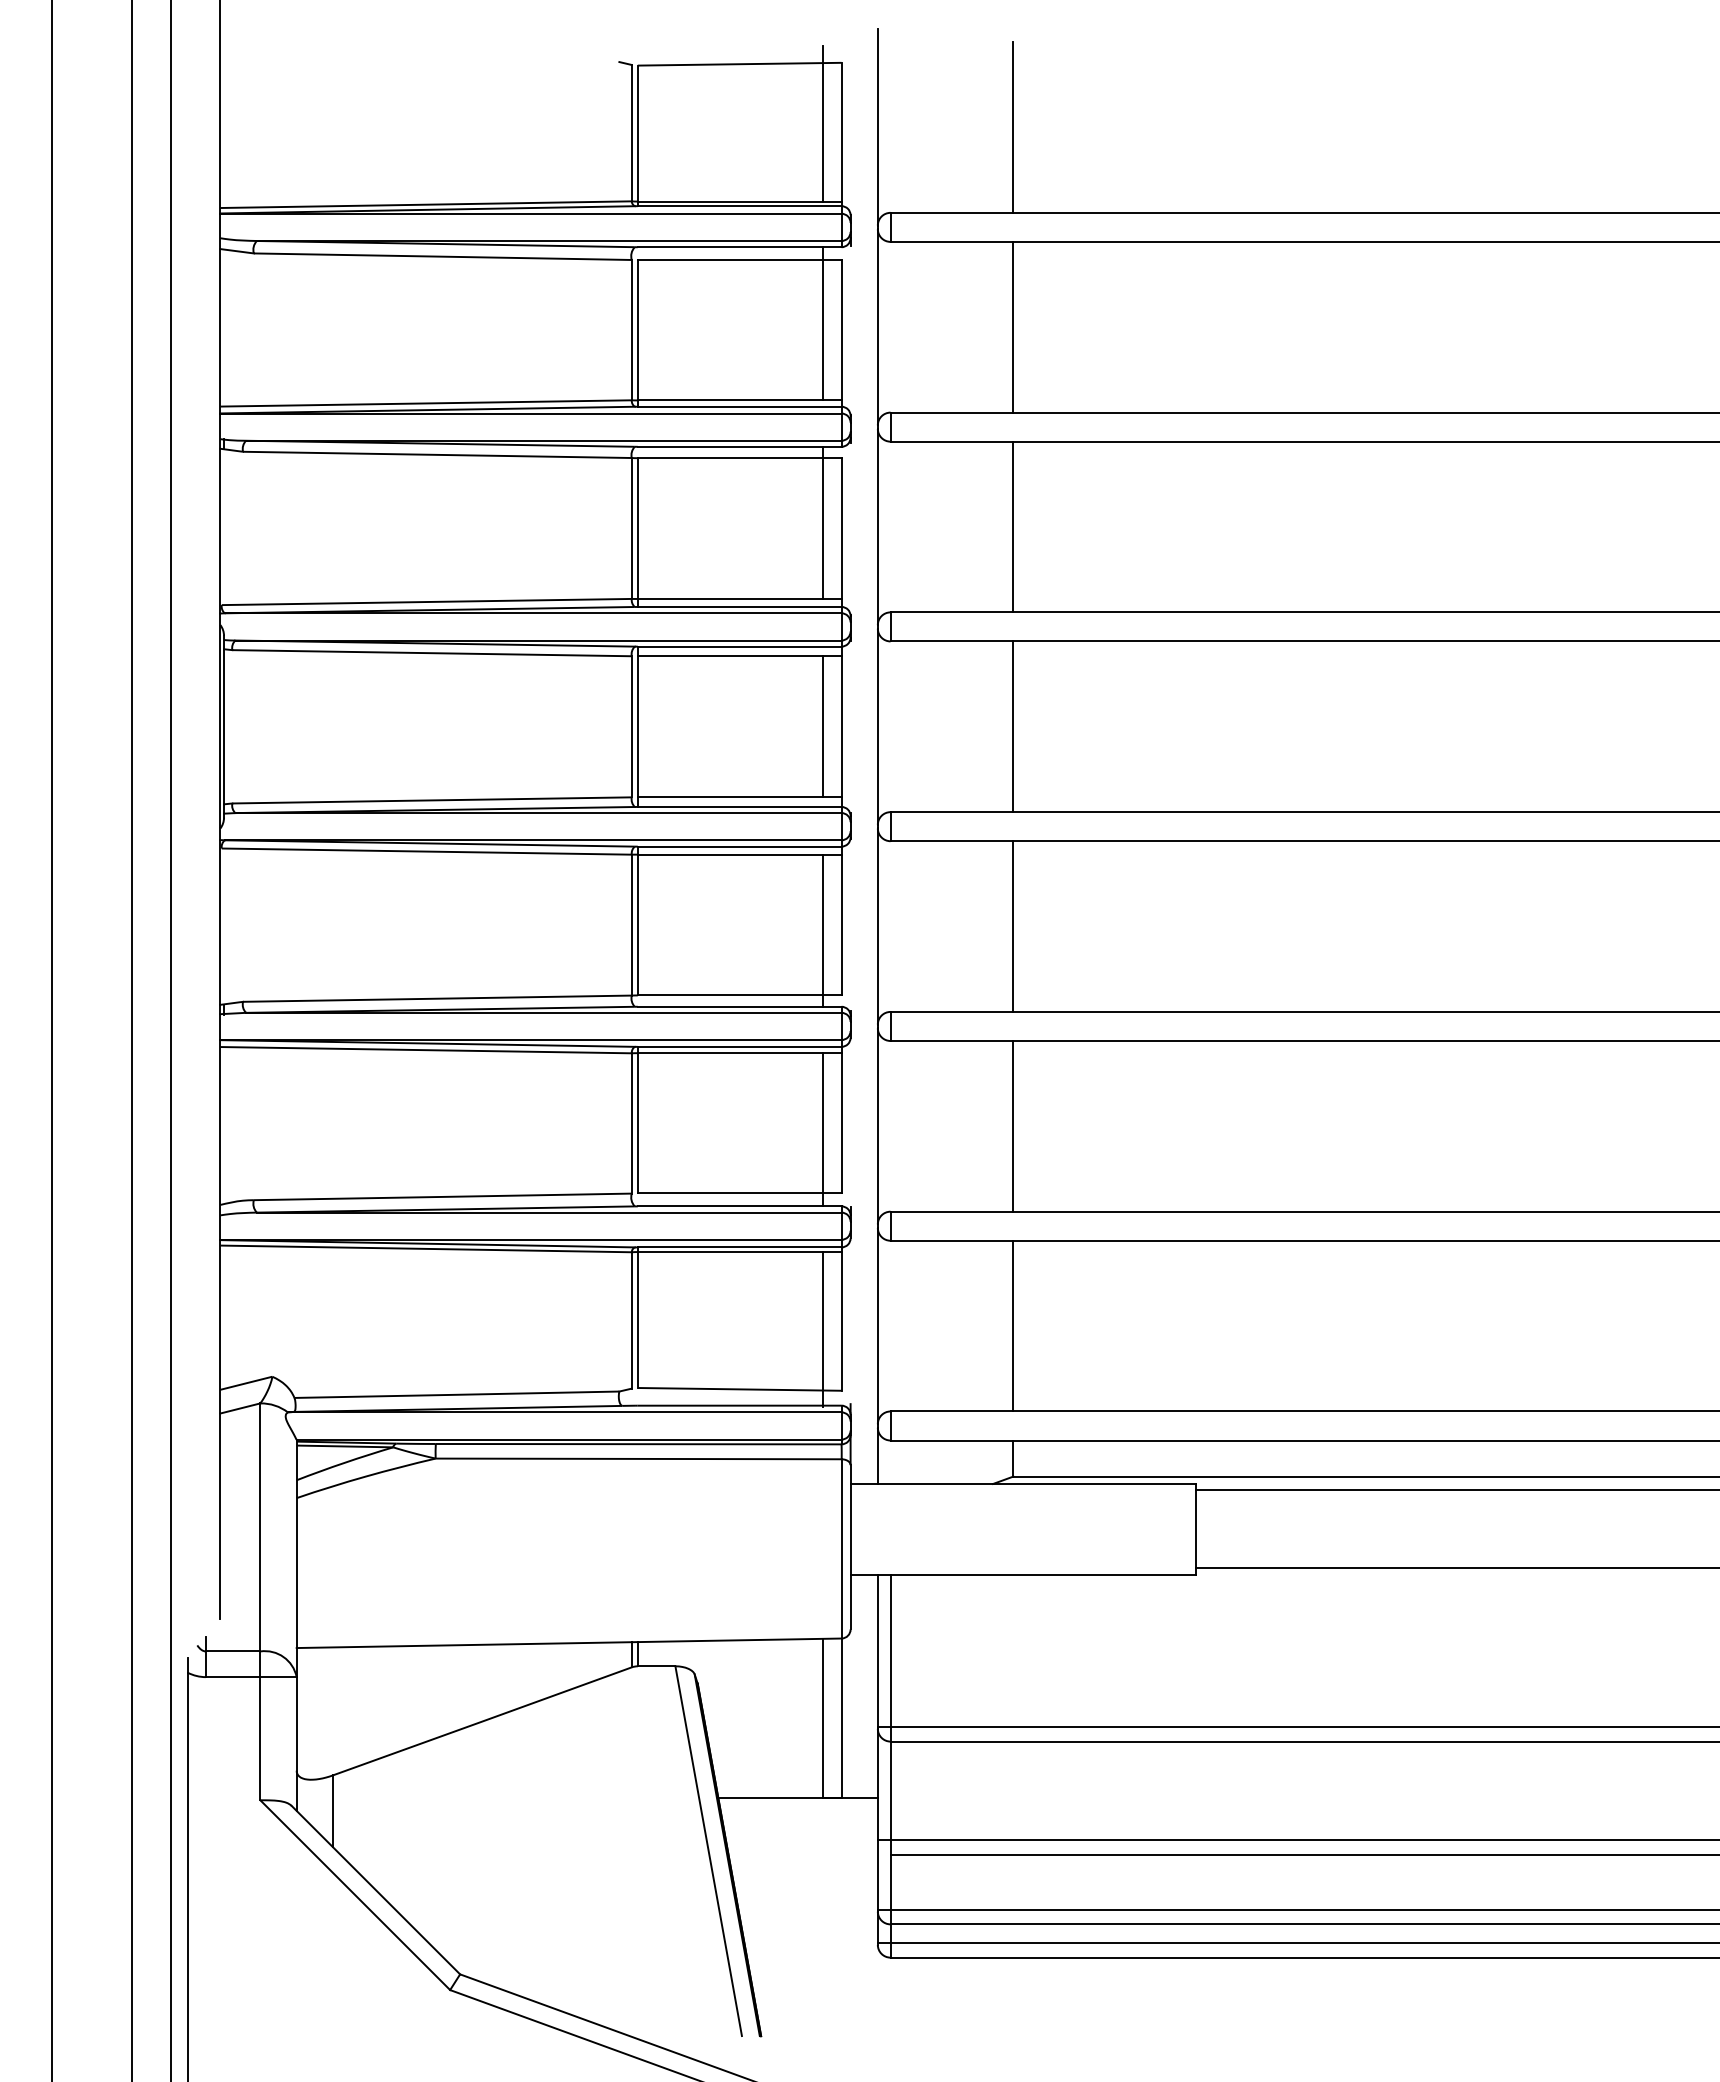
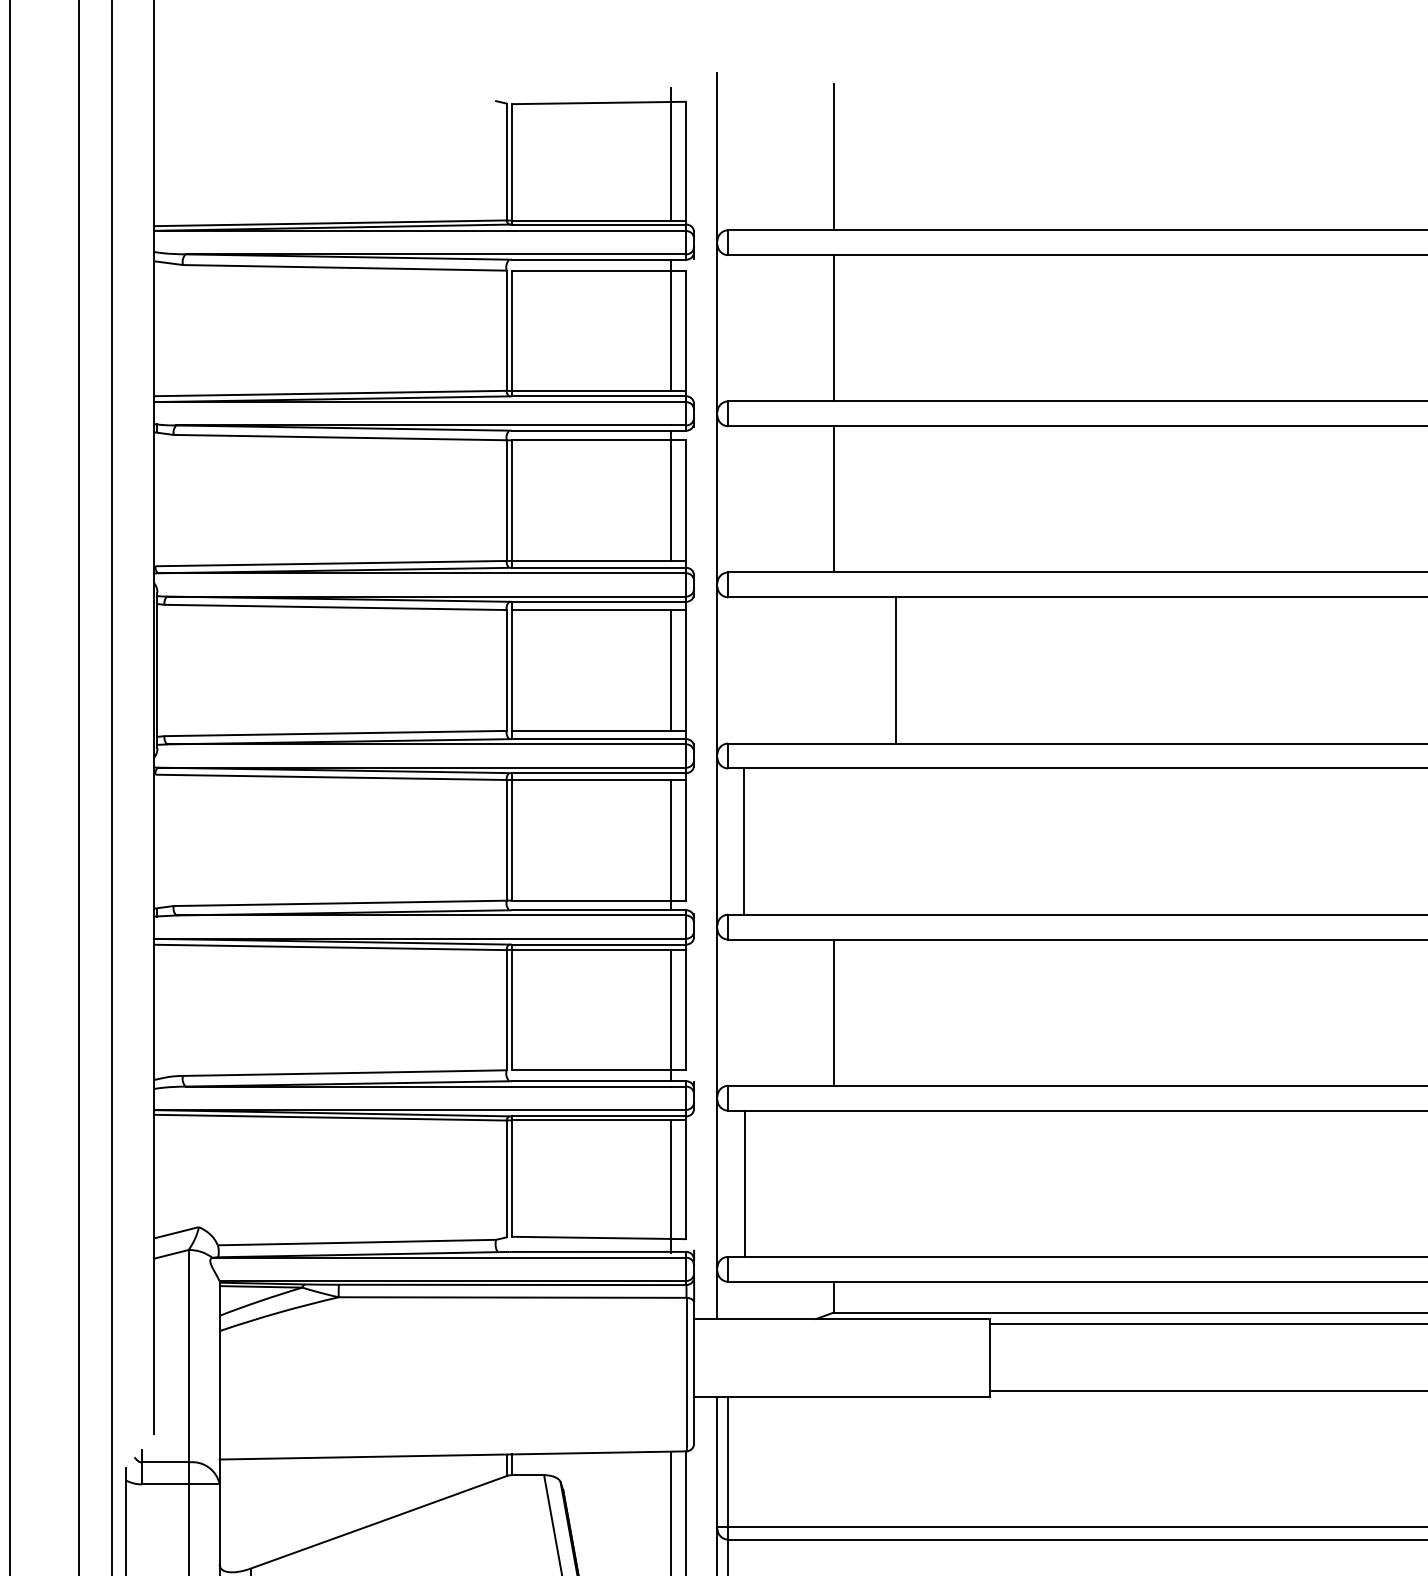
line: (1013, 726) -> (896, 670), moved
line: (1013, 926) -> (744, 841), moved
line: (1013, 1325) -> (745, 1183), moved

